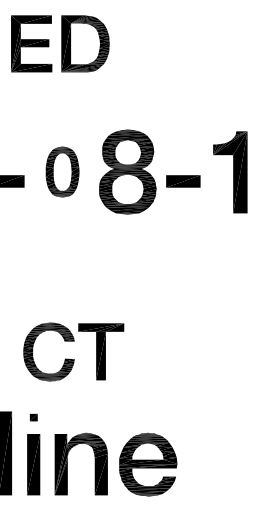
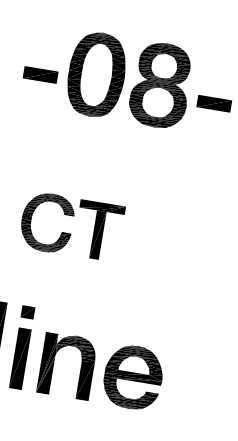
part: (62, 171) -> (96, 74), size x1.67
part: (73, 359) -> (70, 234), moved
part: (33, 417) -> (27, 312), size x1.67

